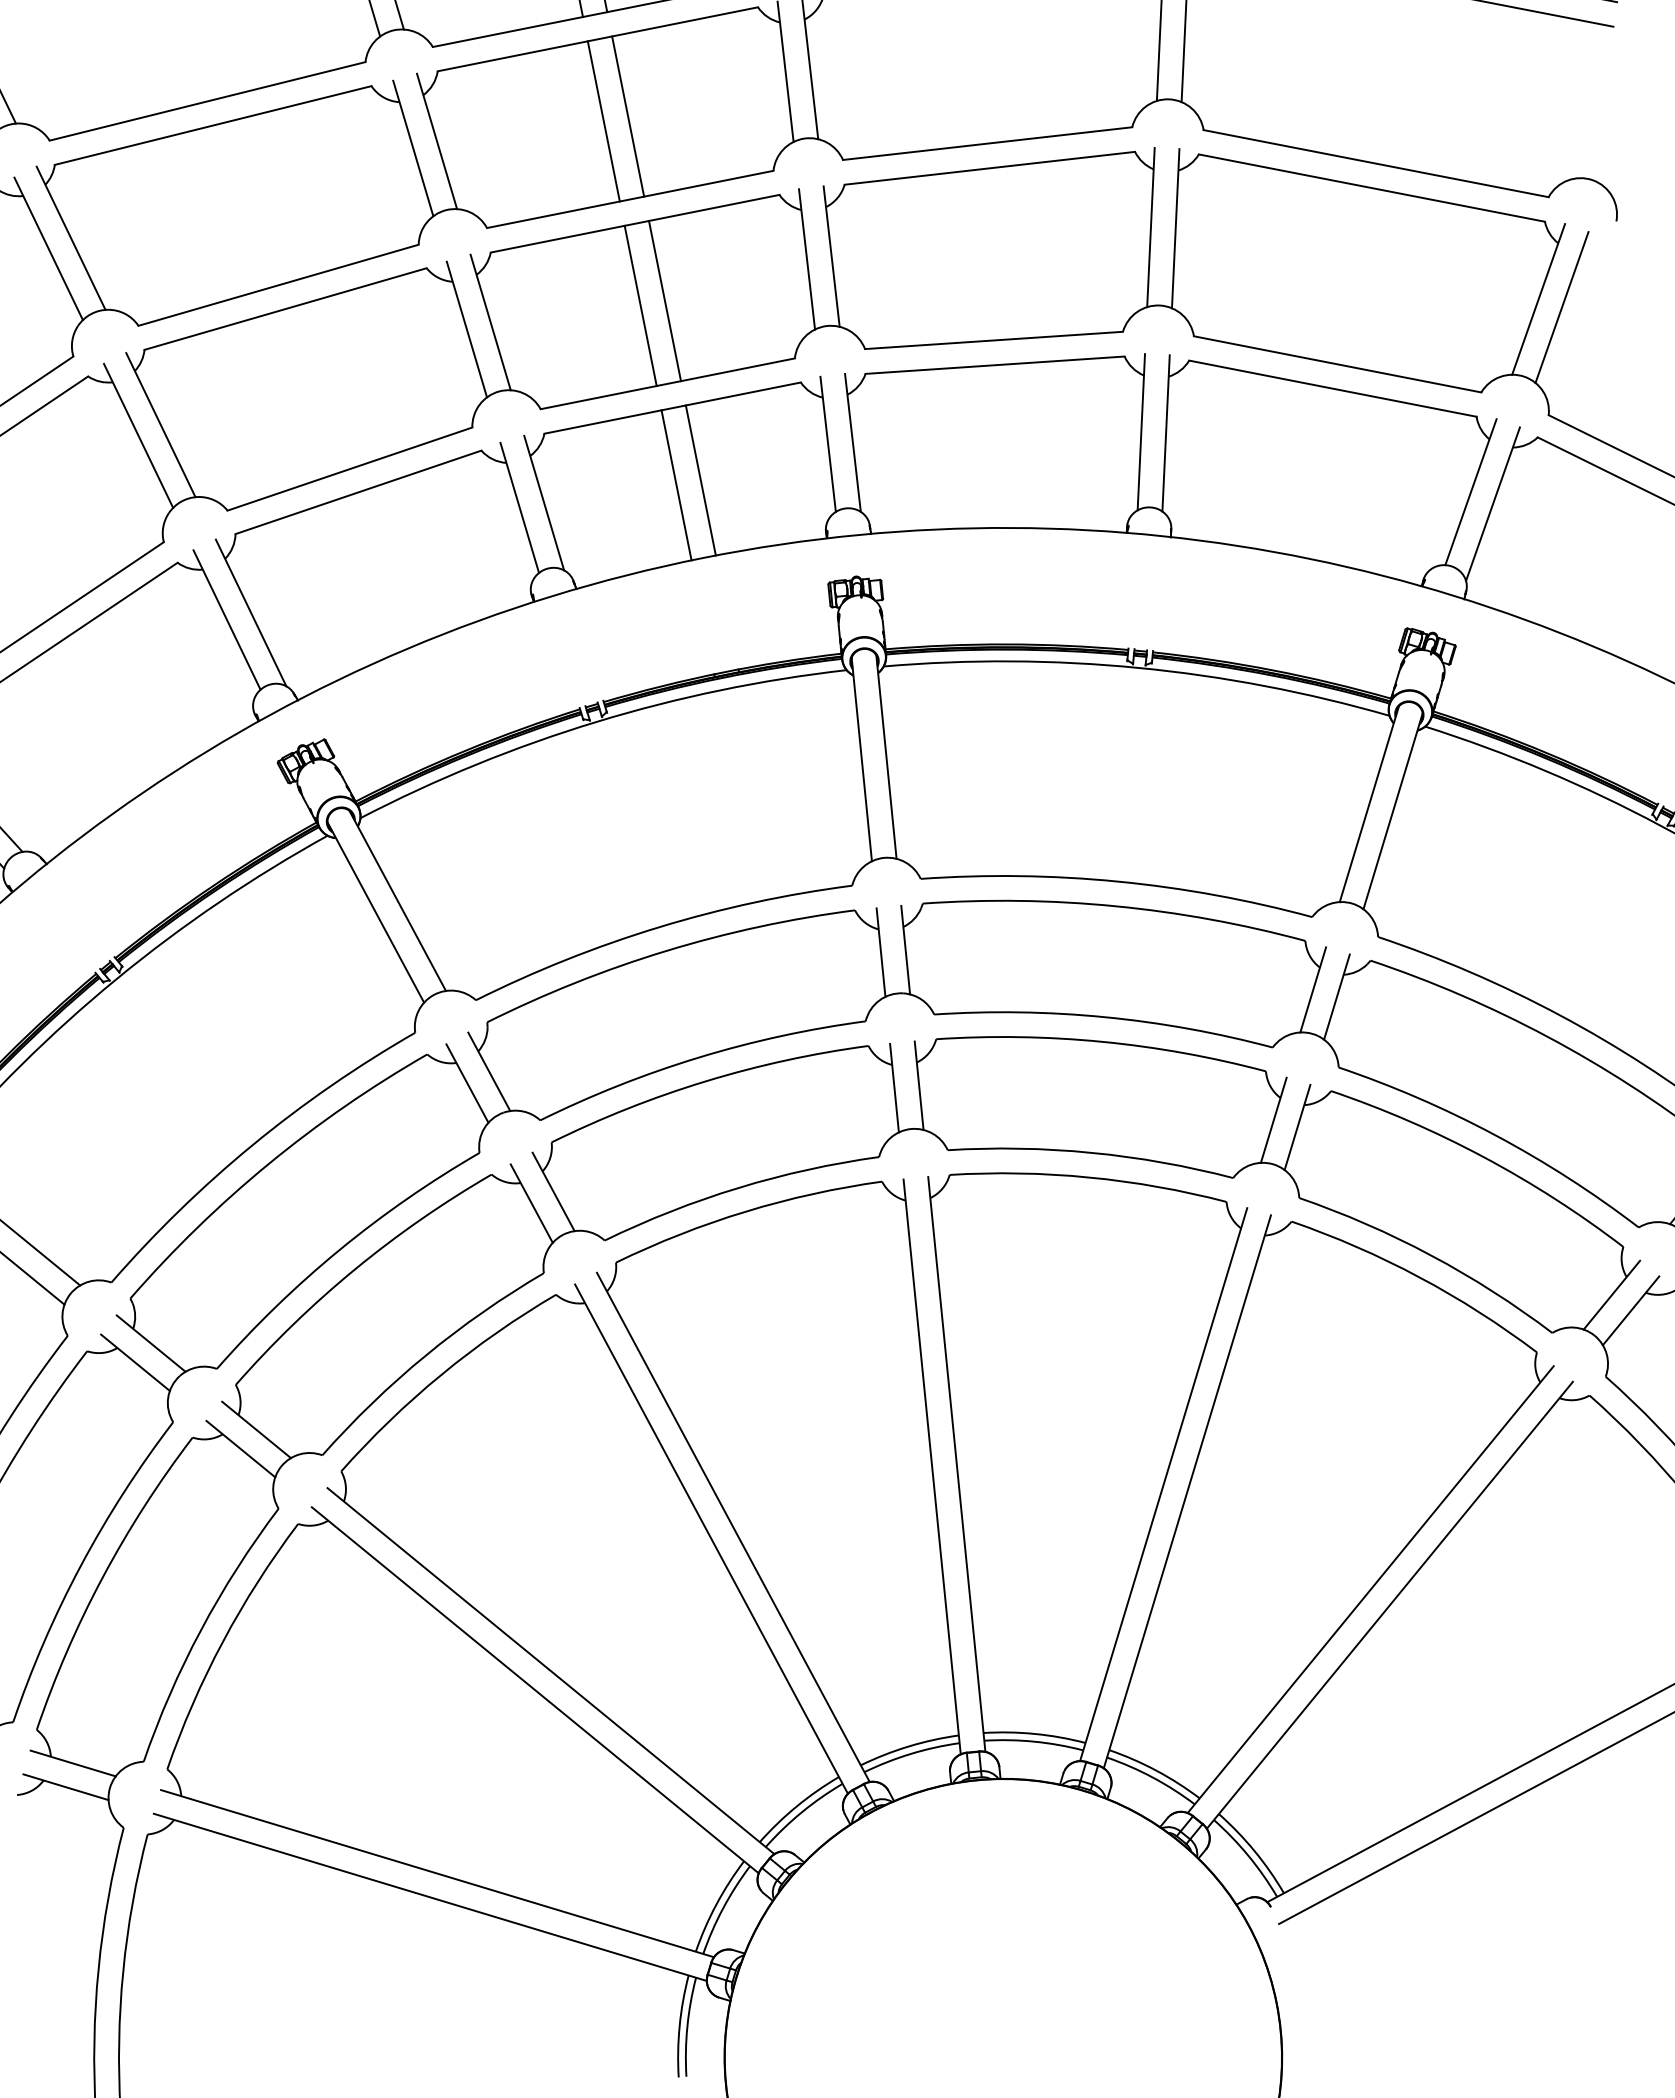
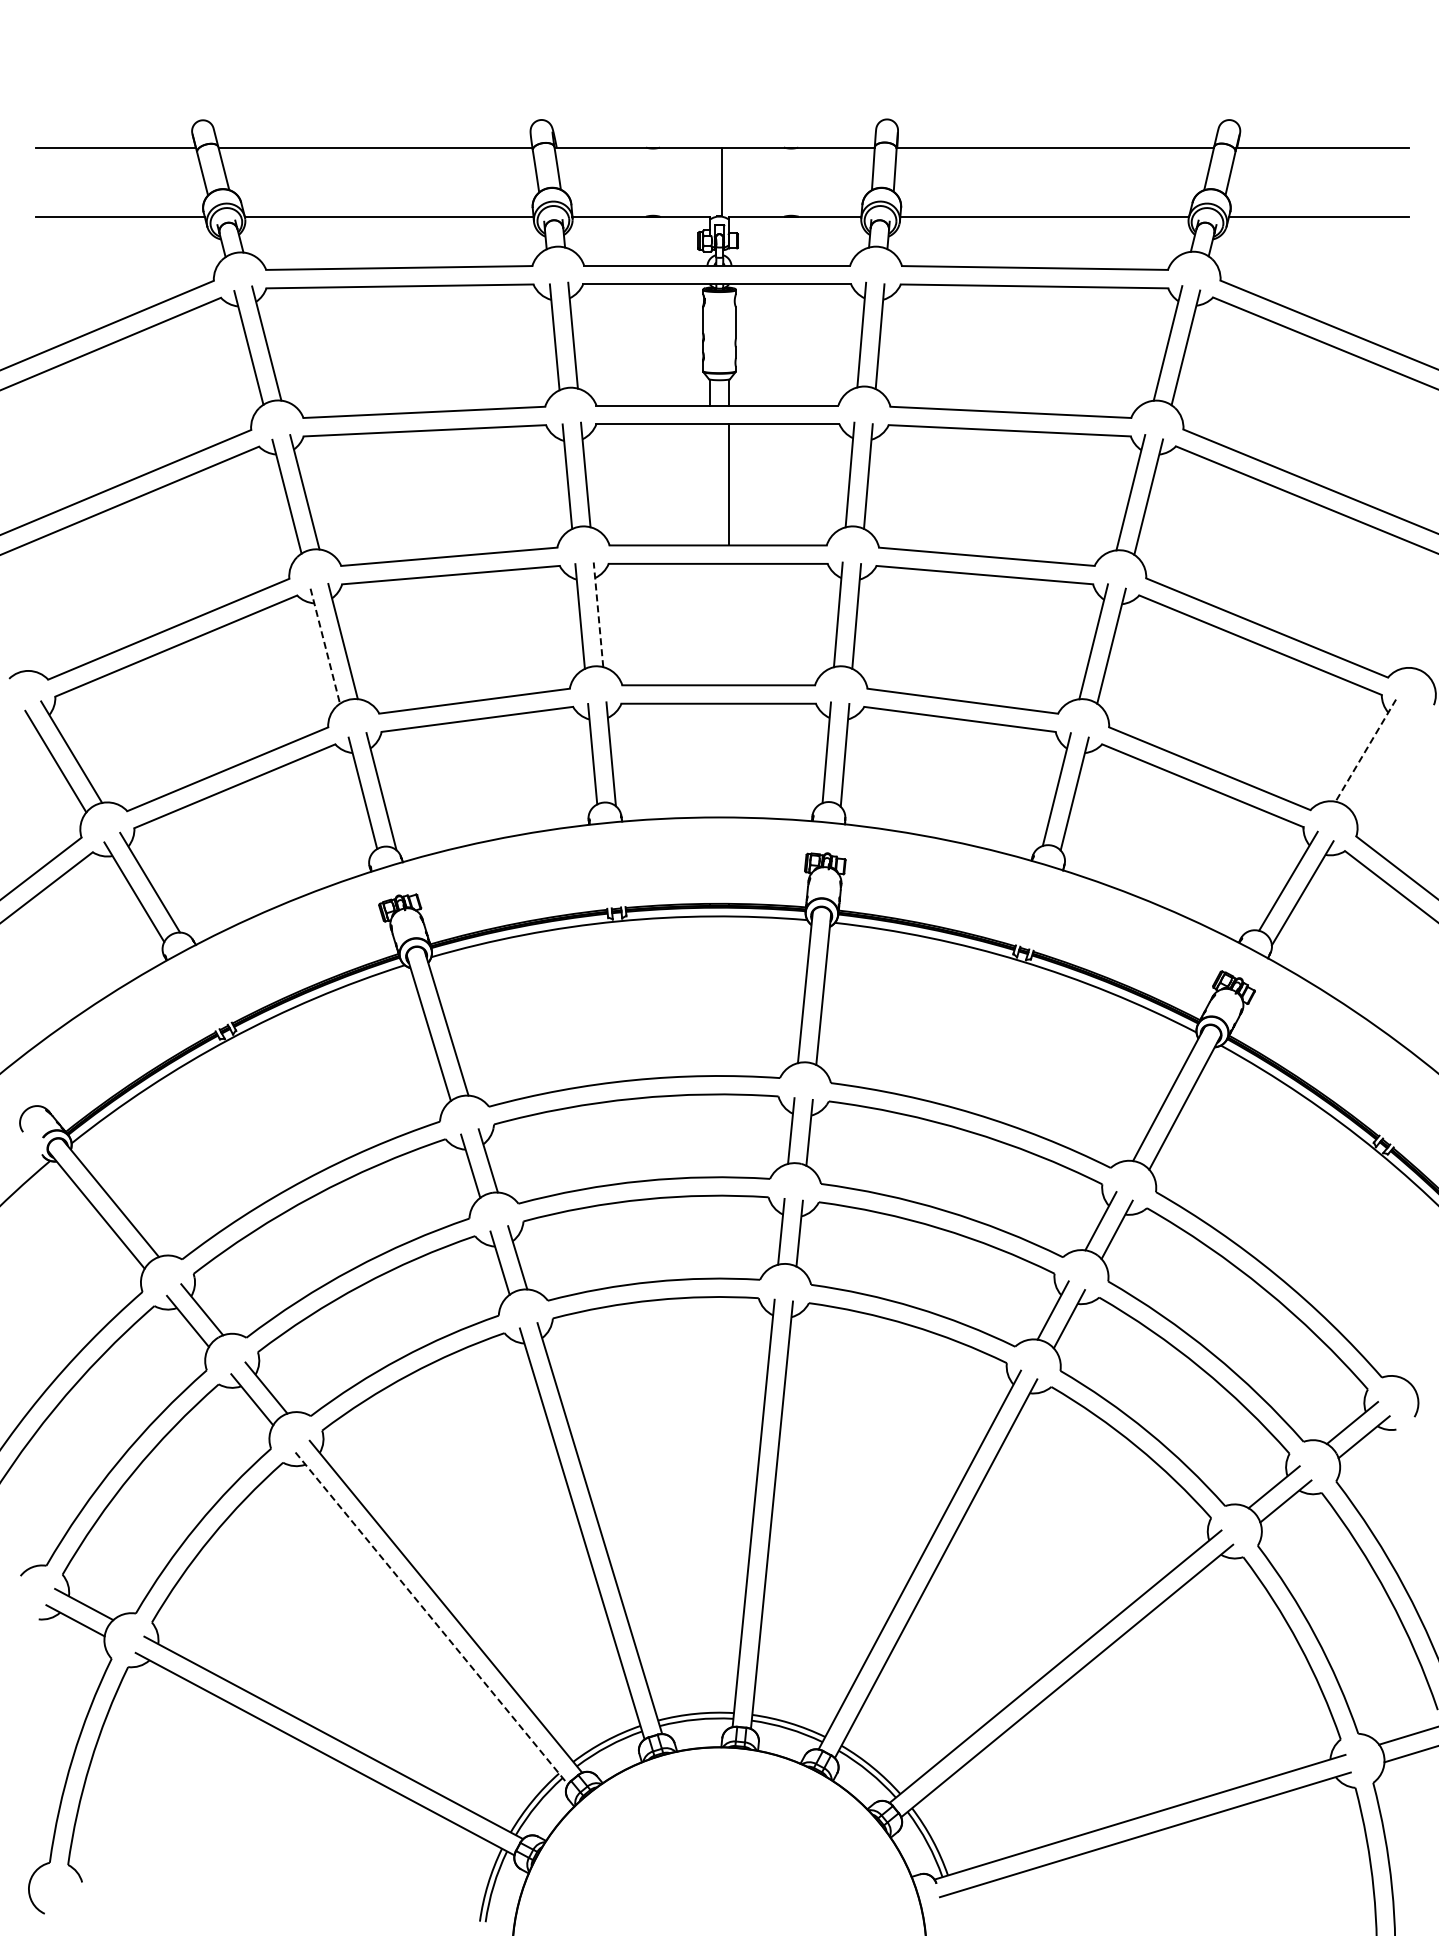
line: (604, 121) -> (710, 484), removed
line: (1538, 300) -> (1365, 751), solid -> dashed
line: (664, 301) -> (728, 624), removed
line: (640, 305) -> (710, 624), removed
line: (1561, 306) -> (1381, 759), removed
line: (490, 322) -> (598, 614), solid -> dashed
line: (138, 436) -> (325, 646), solid -> dashed
line: (700, 480) -> (728, 760), removed
line: (676, 485) -> (710, 760), removed
line: (534, 1690) -> (431, 1618), solid -> dashed

